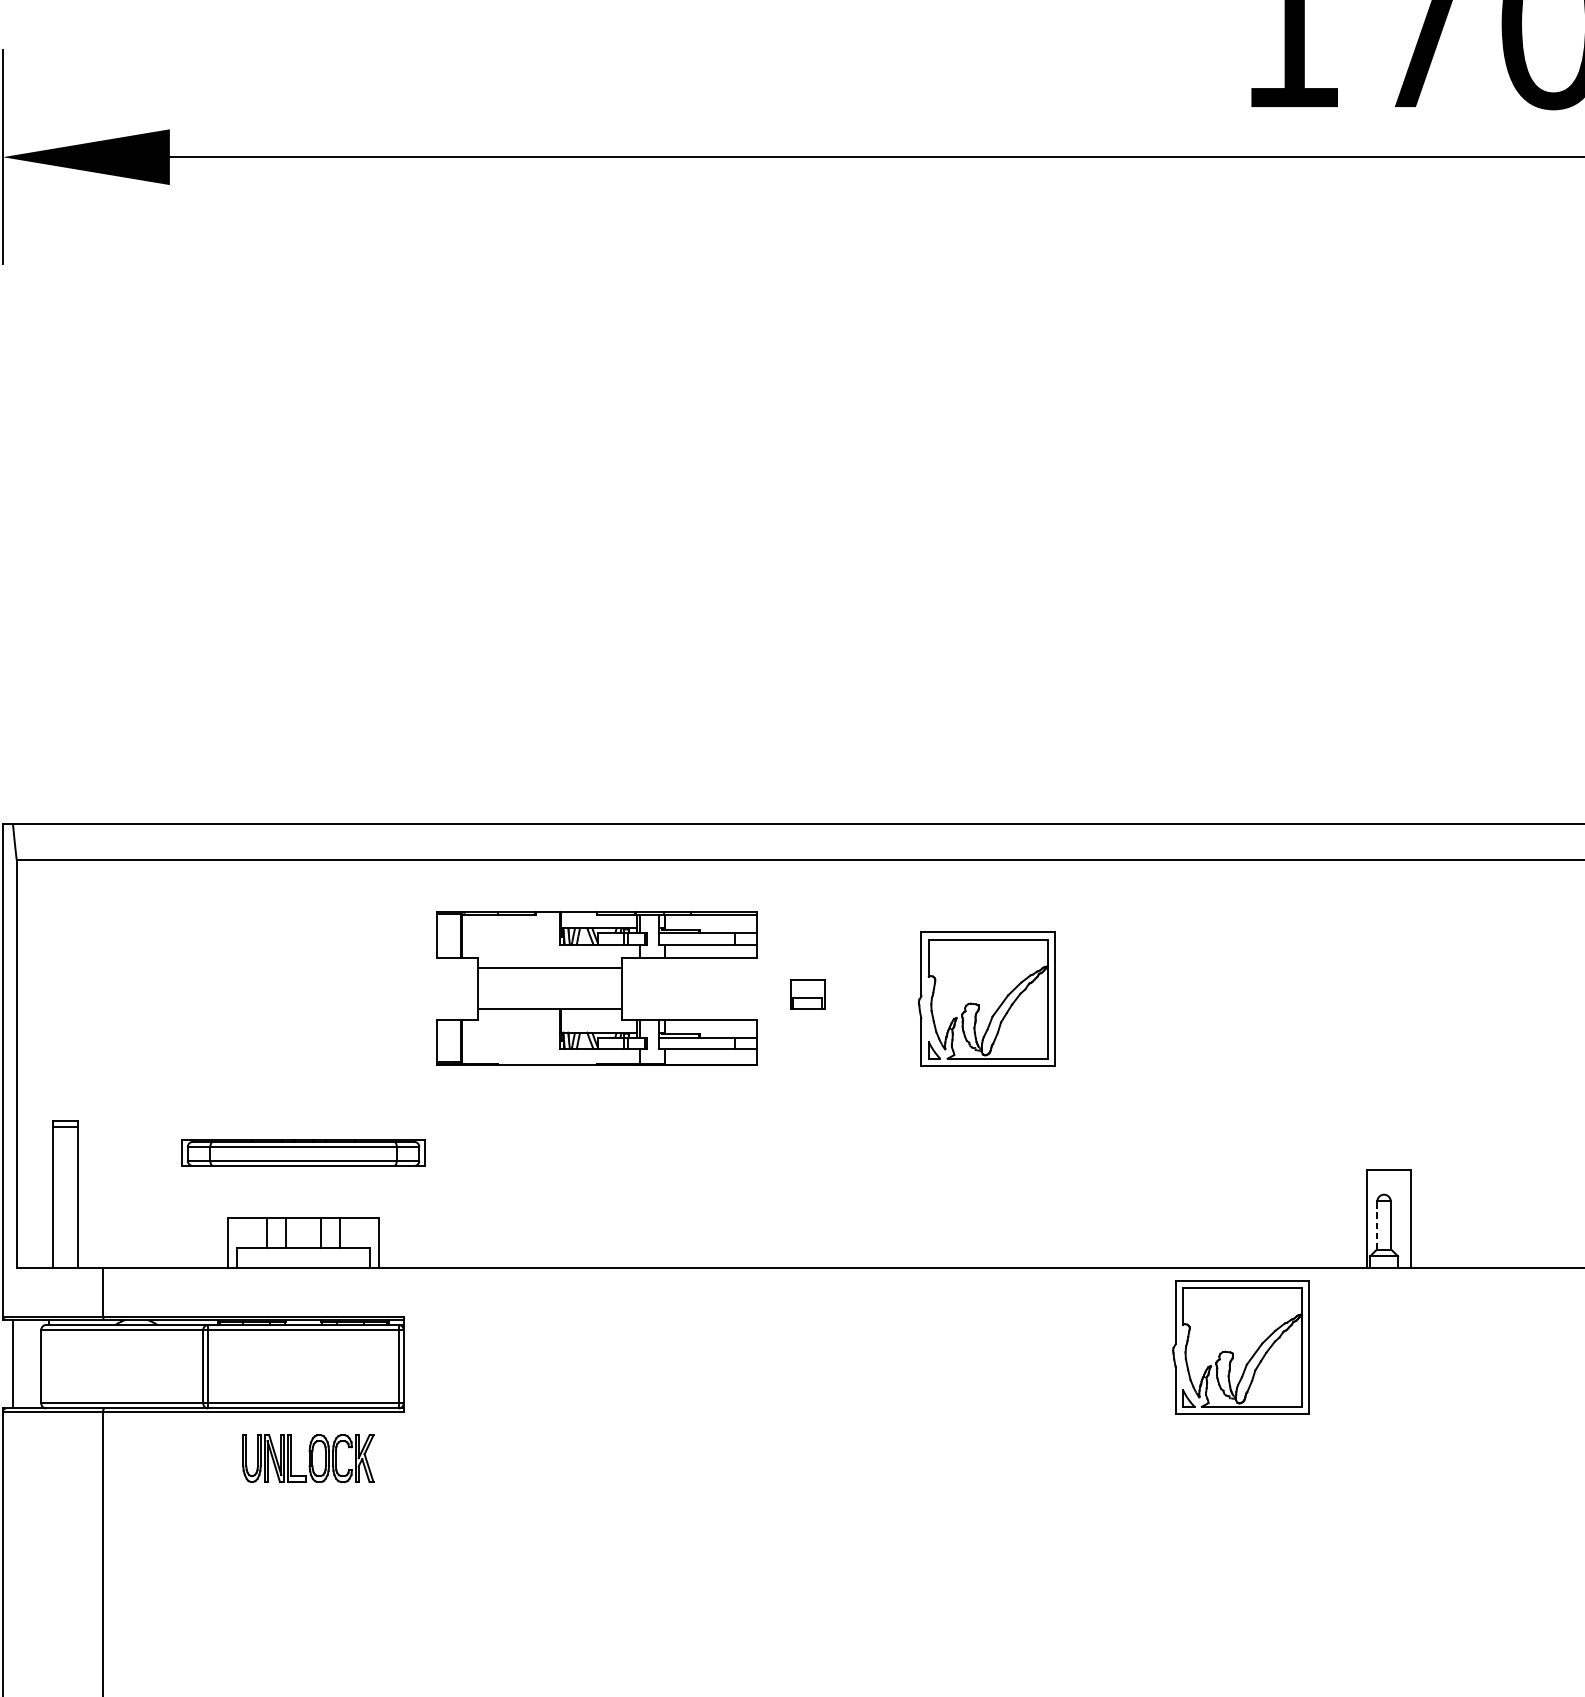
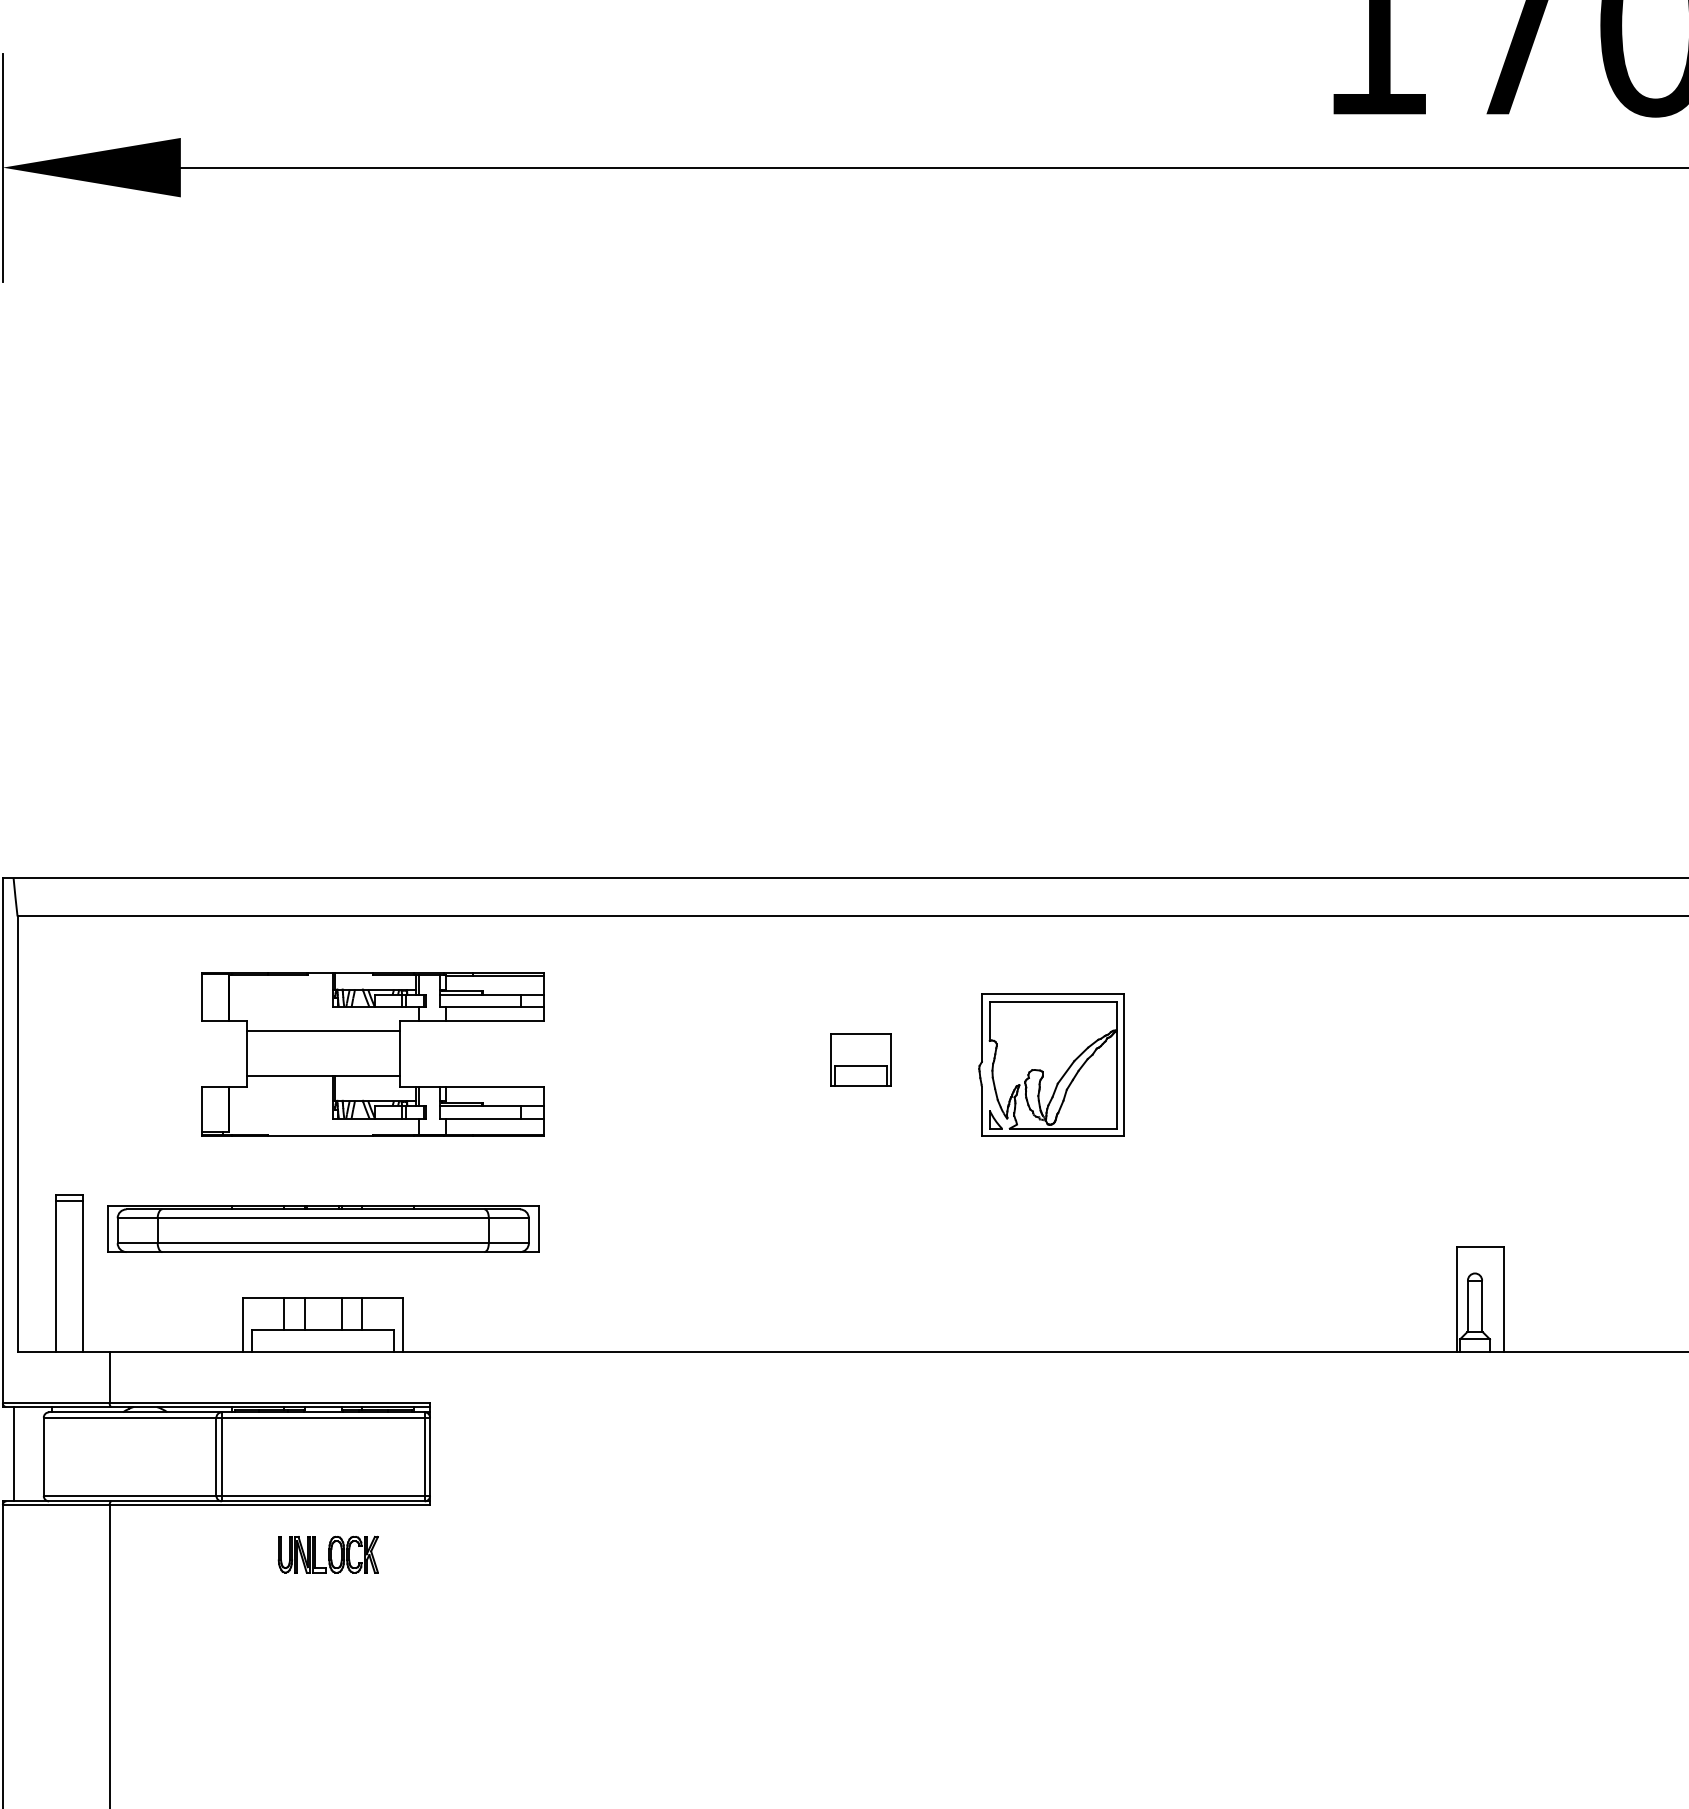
part: (596, 989) -> (372, 1054), moved
part: (807, 993) -> (860, 1059), size x1.67
part: (303, 1152) -> (323, 1228), size x1.67
line: (1376, 1225) -> (1467, 1306), dashed -> solid
part: (1240, 1346) -> (1322, 1435), removed
part: (307, 1458) -> (327, 1554), size x0.71

